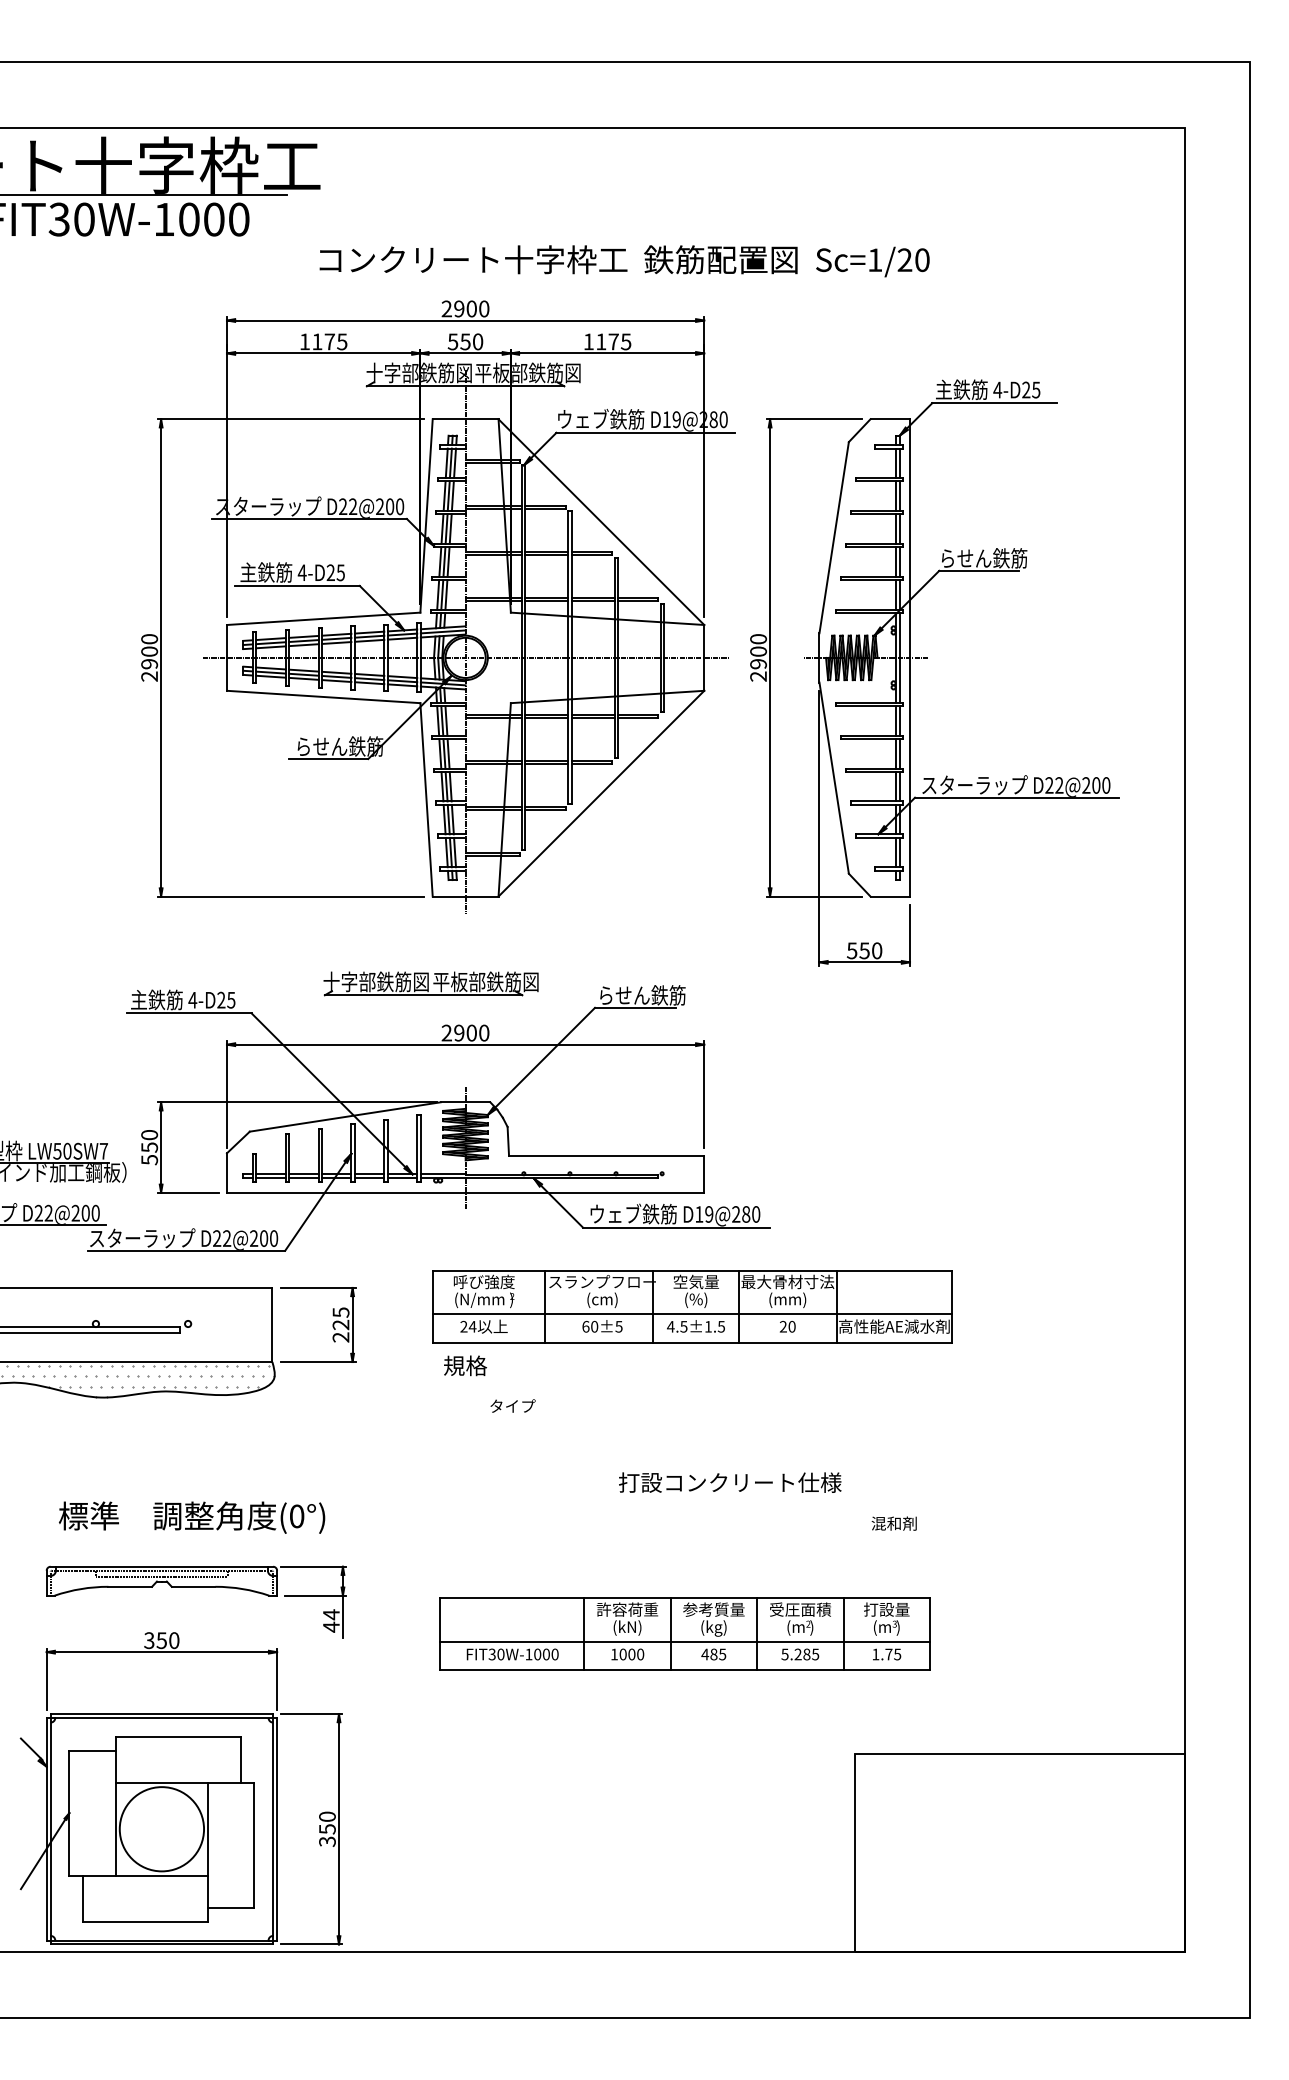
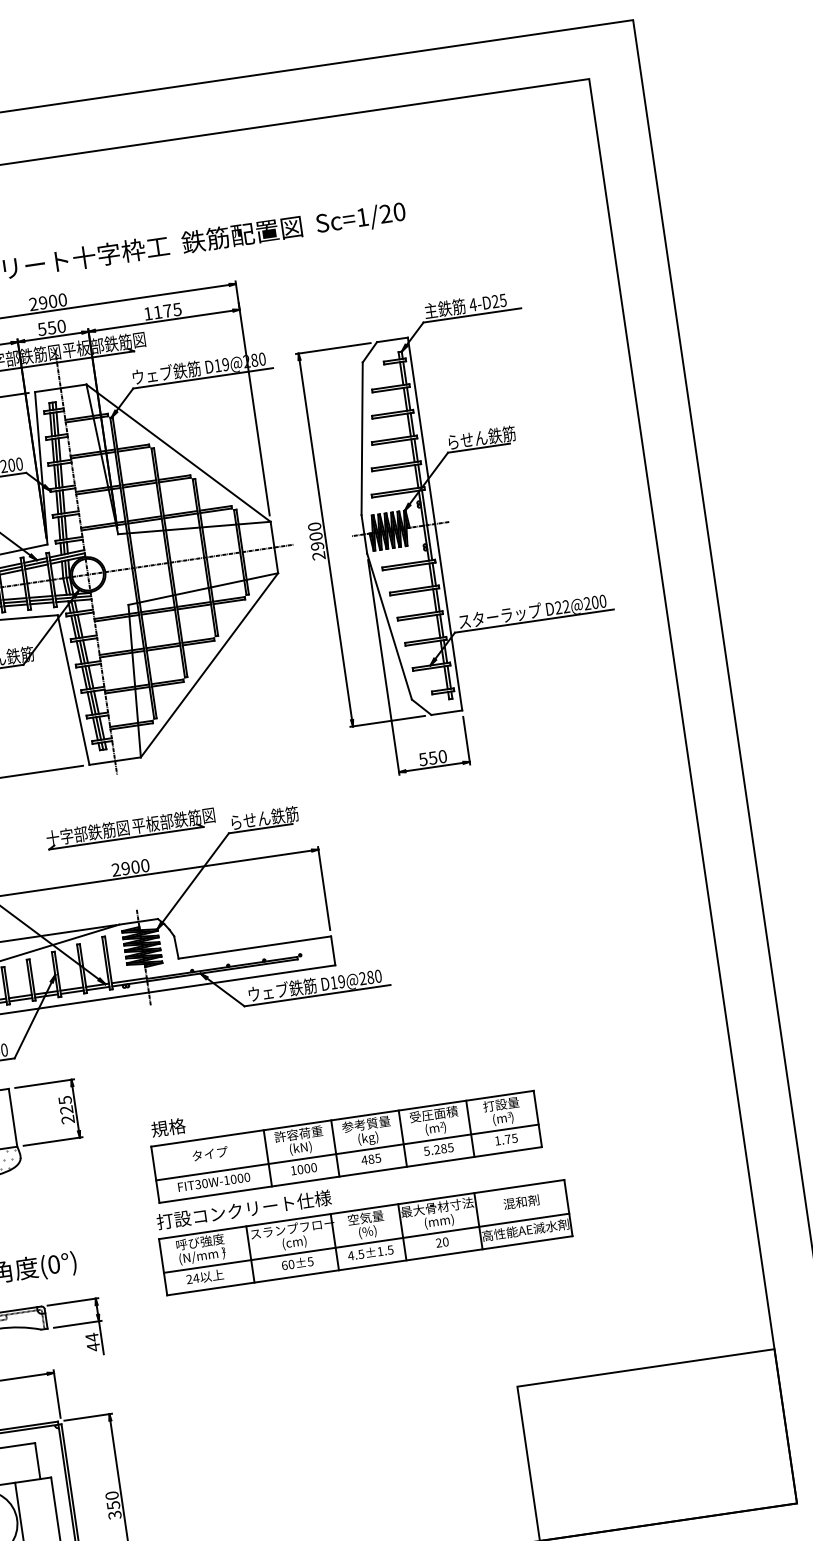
part: (430, 983) -> (130, 828), moved
part: (692, 1306) -> (365, 1237), moved
text: (730, 1482) -> (244, 1209), moved
part: (684, 1633) -> (345, 1146), moved

